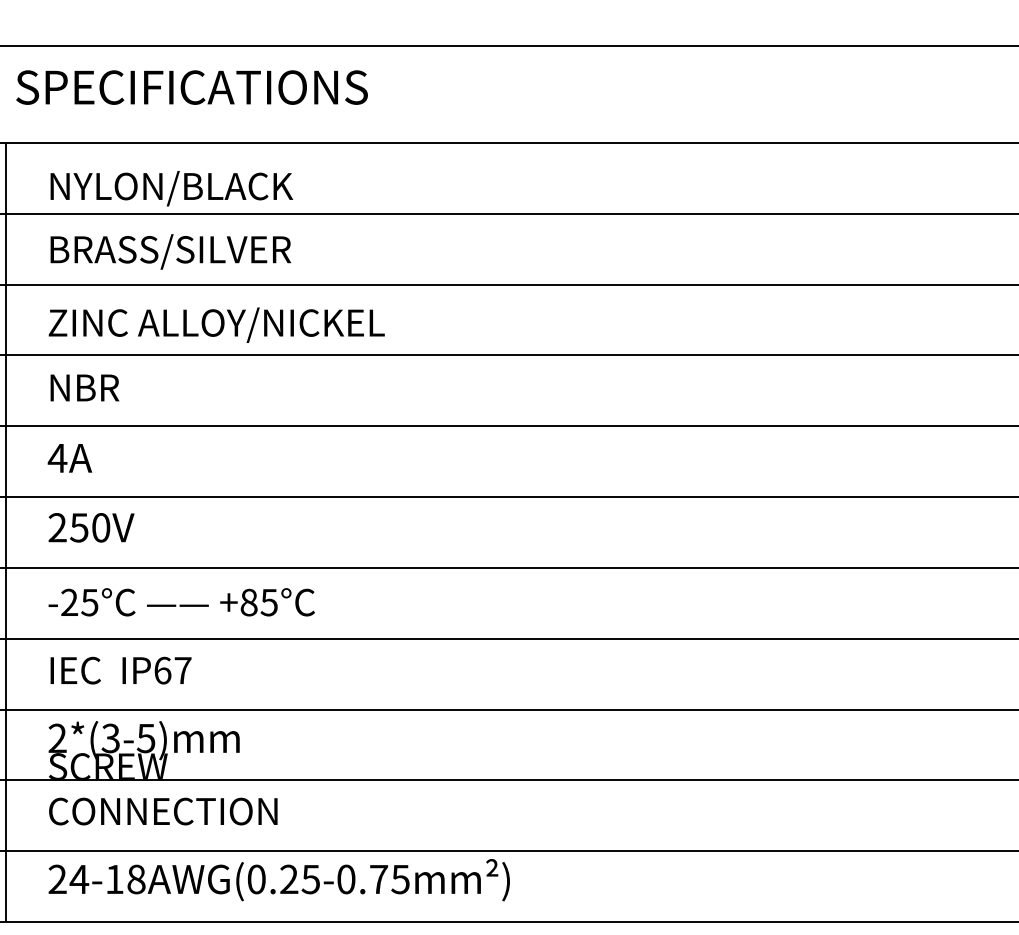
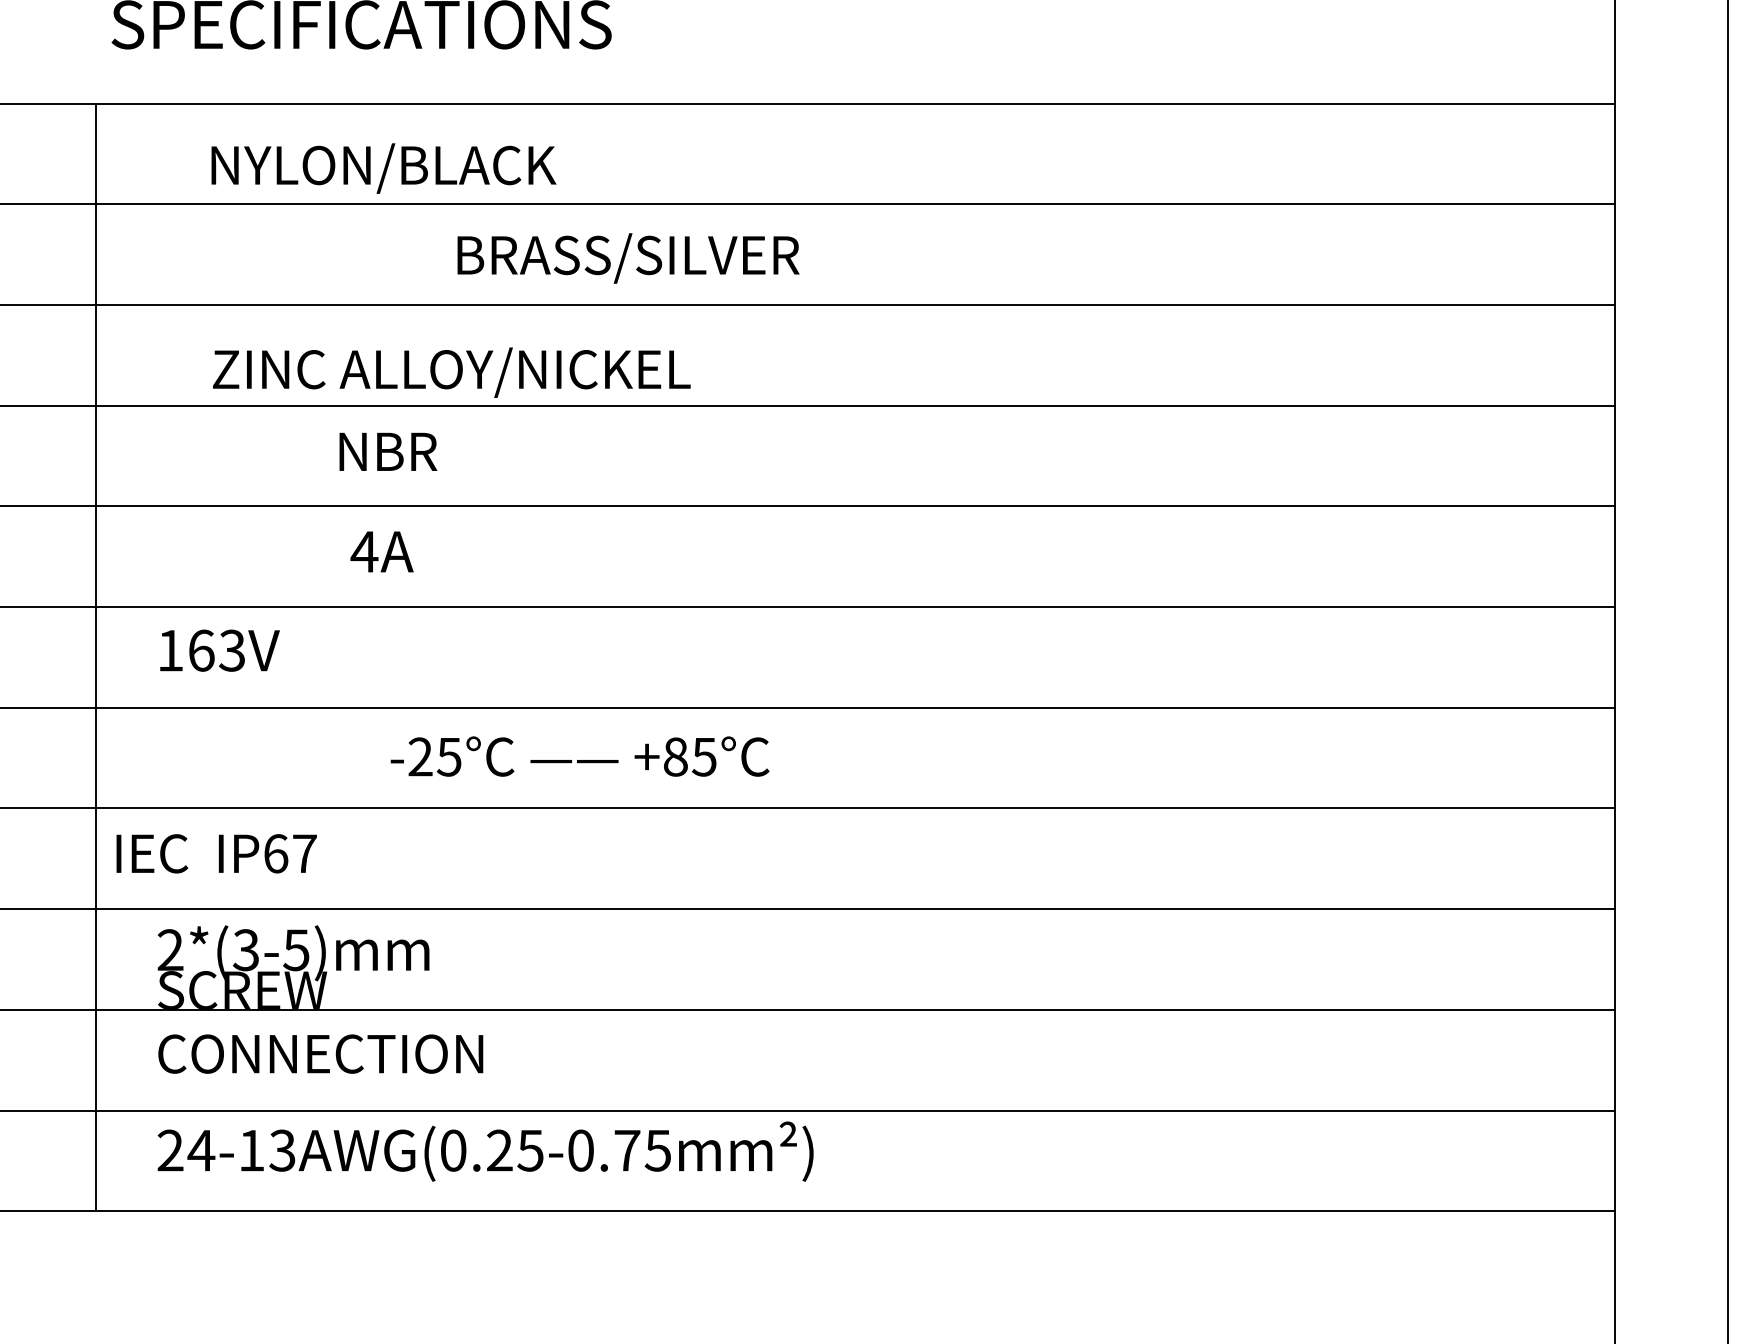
text: (171, 188) -> (383, 168), moved
text: (170, 251) -> (628, 258), moved
text: (216, 325) -> (451, 372), moved
text: (85, 387) -> (388, 451), moved
text: (69, 458) -> (381, 551), moved
text: (79, 527) -> (201, 650), 250V -> 163V
text: (181, 602) -> (579, 756), moved
text: (120, 670) -> (216, 853), moved
text: (136, 879) -> (282, 1150), 24-18AWG(0.25-0.75mm²) -> 24-13AWG(0.25-0.75mm²)

